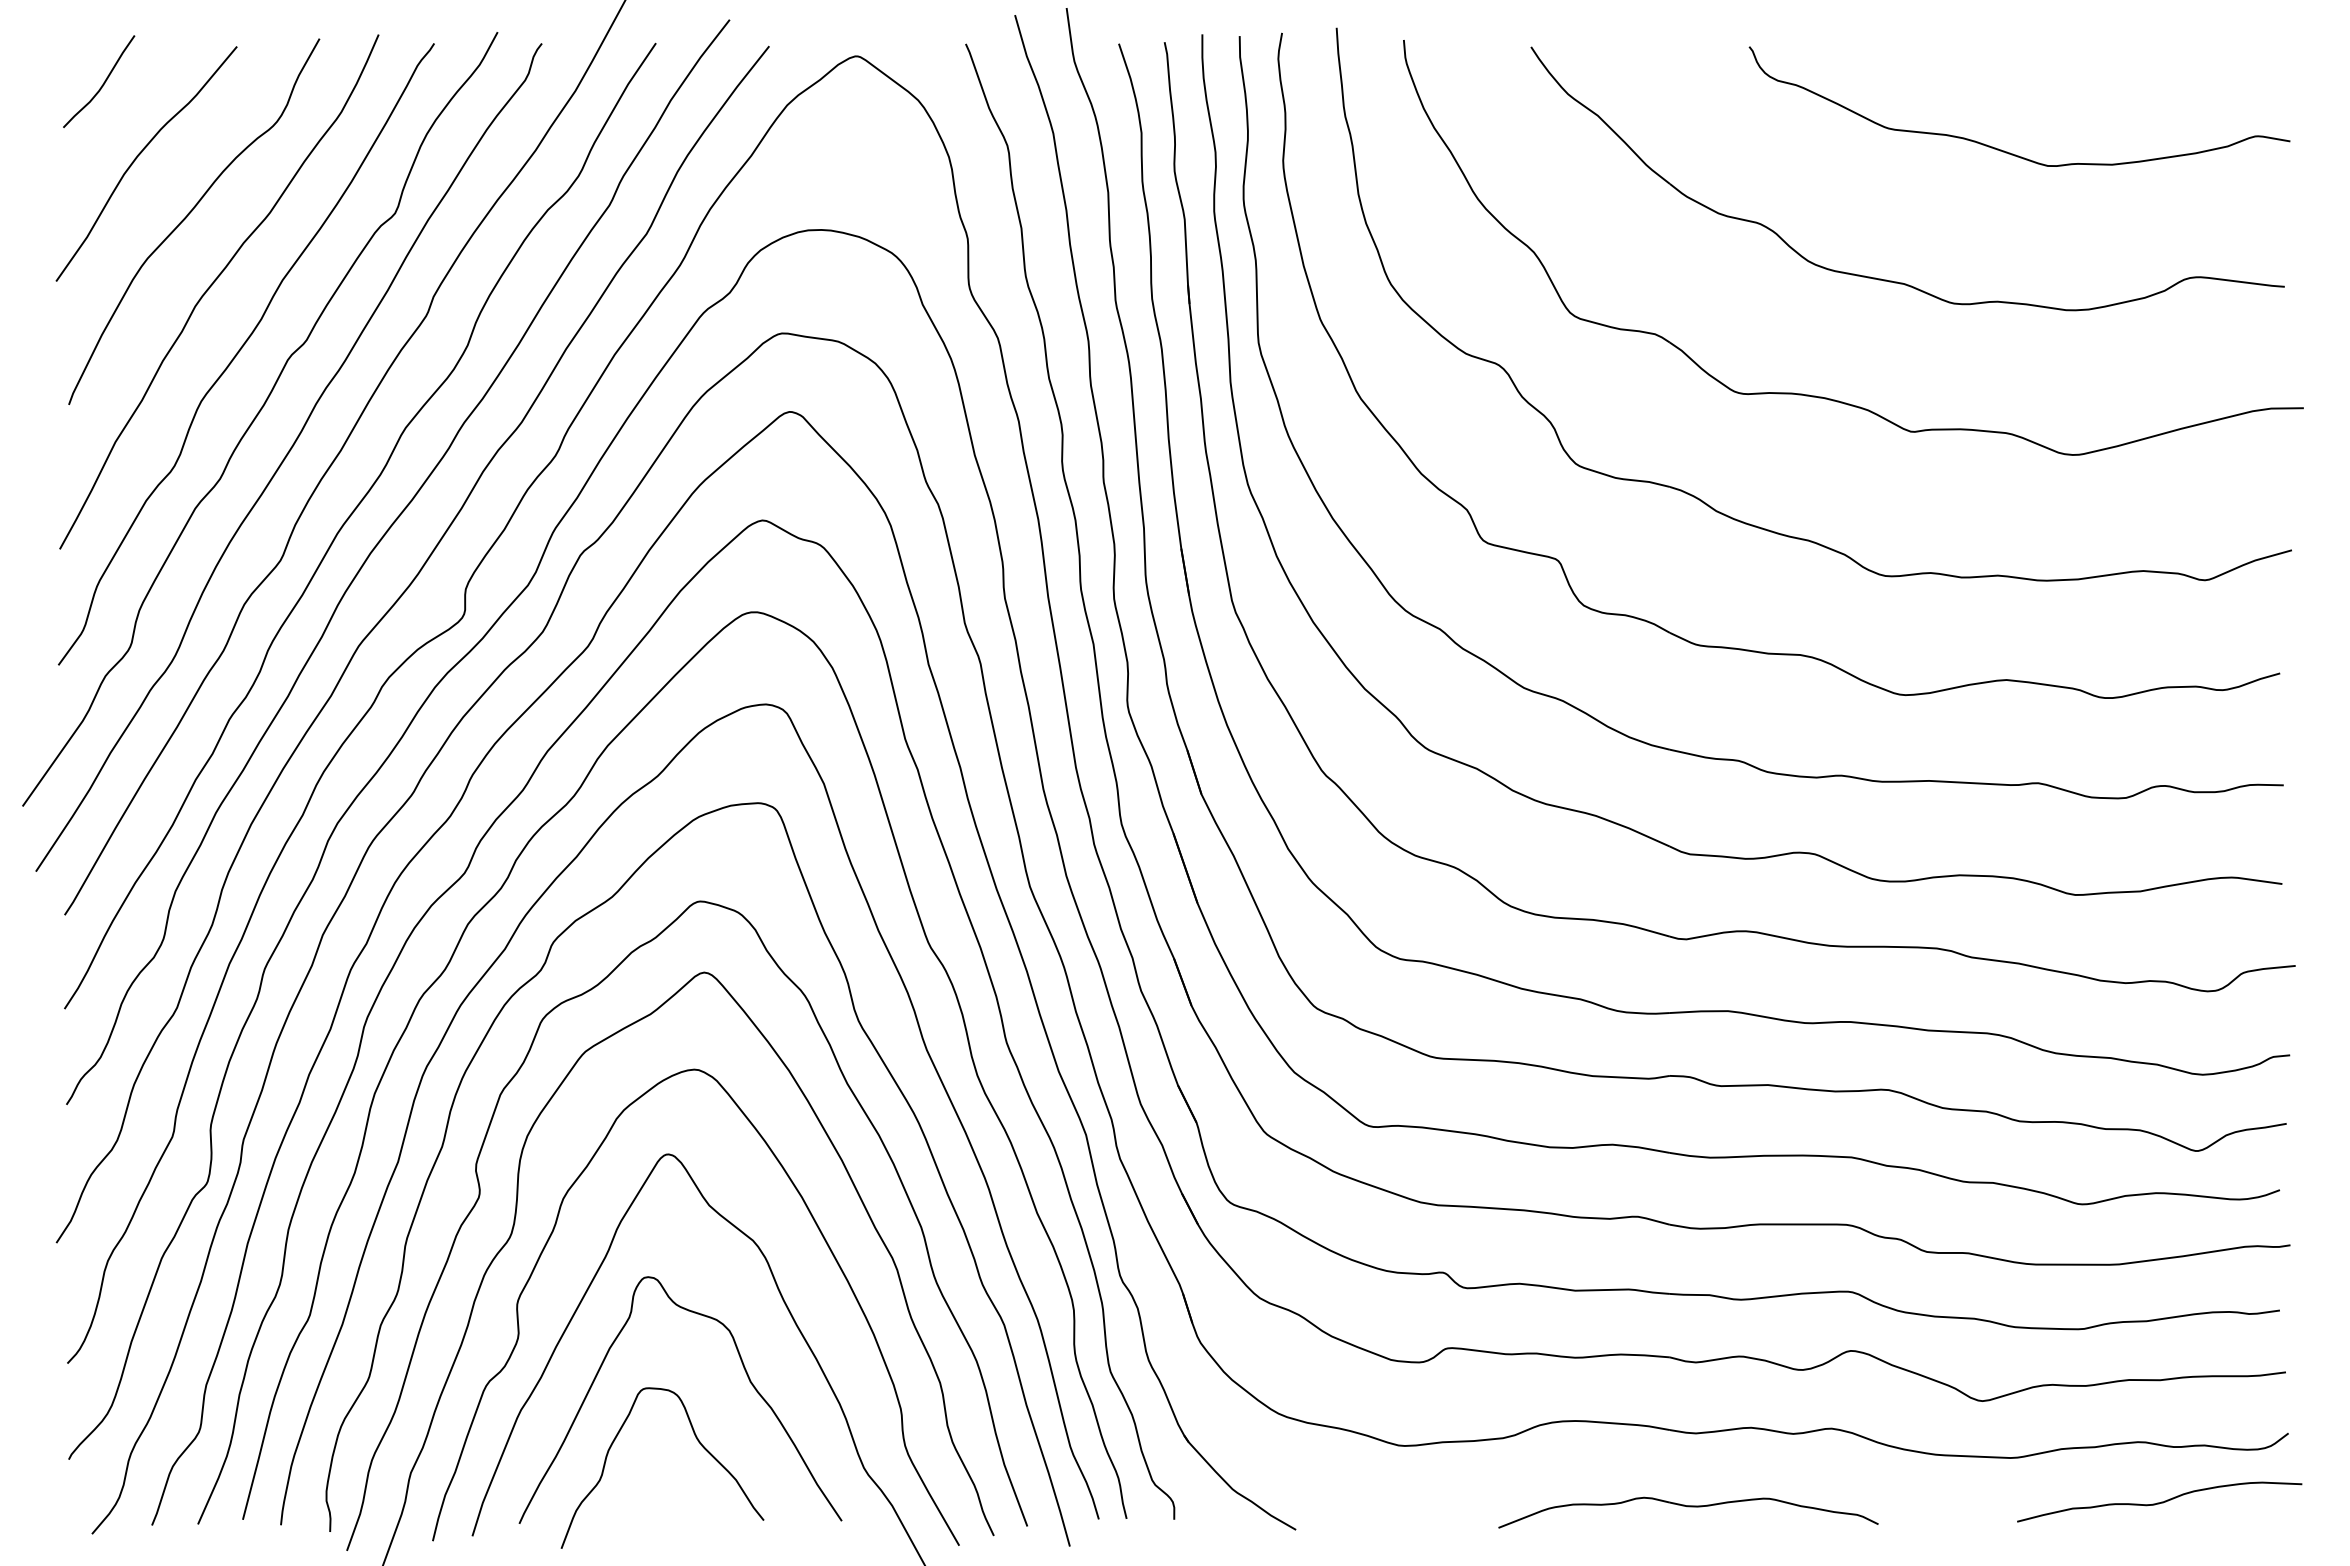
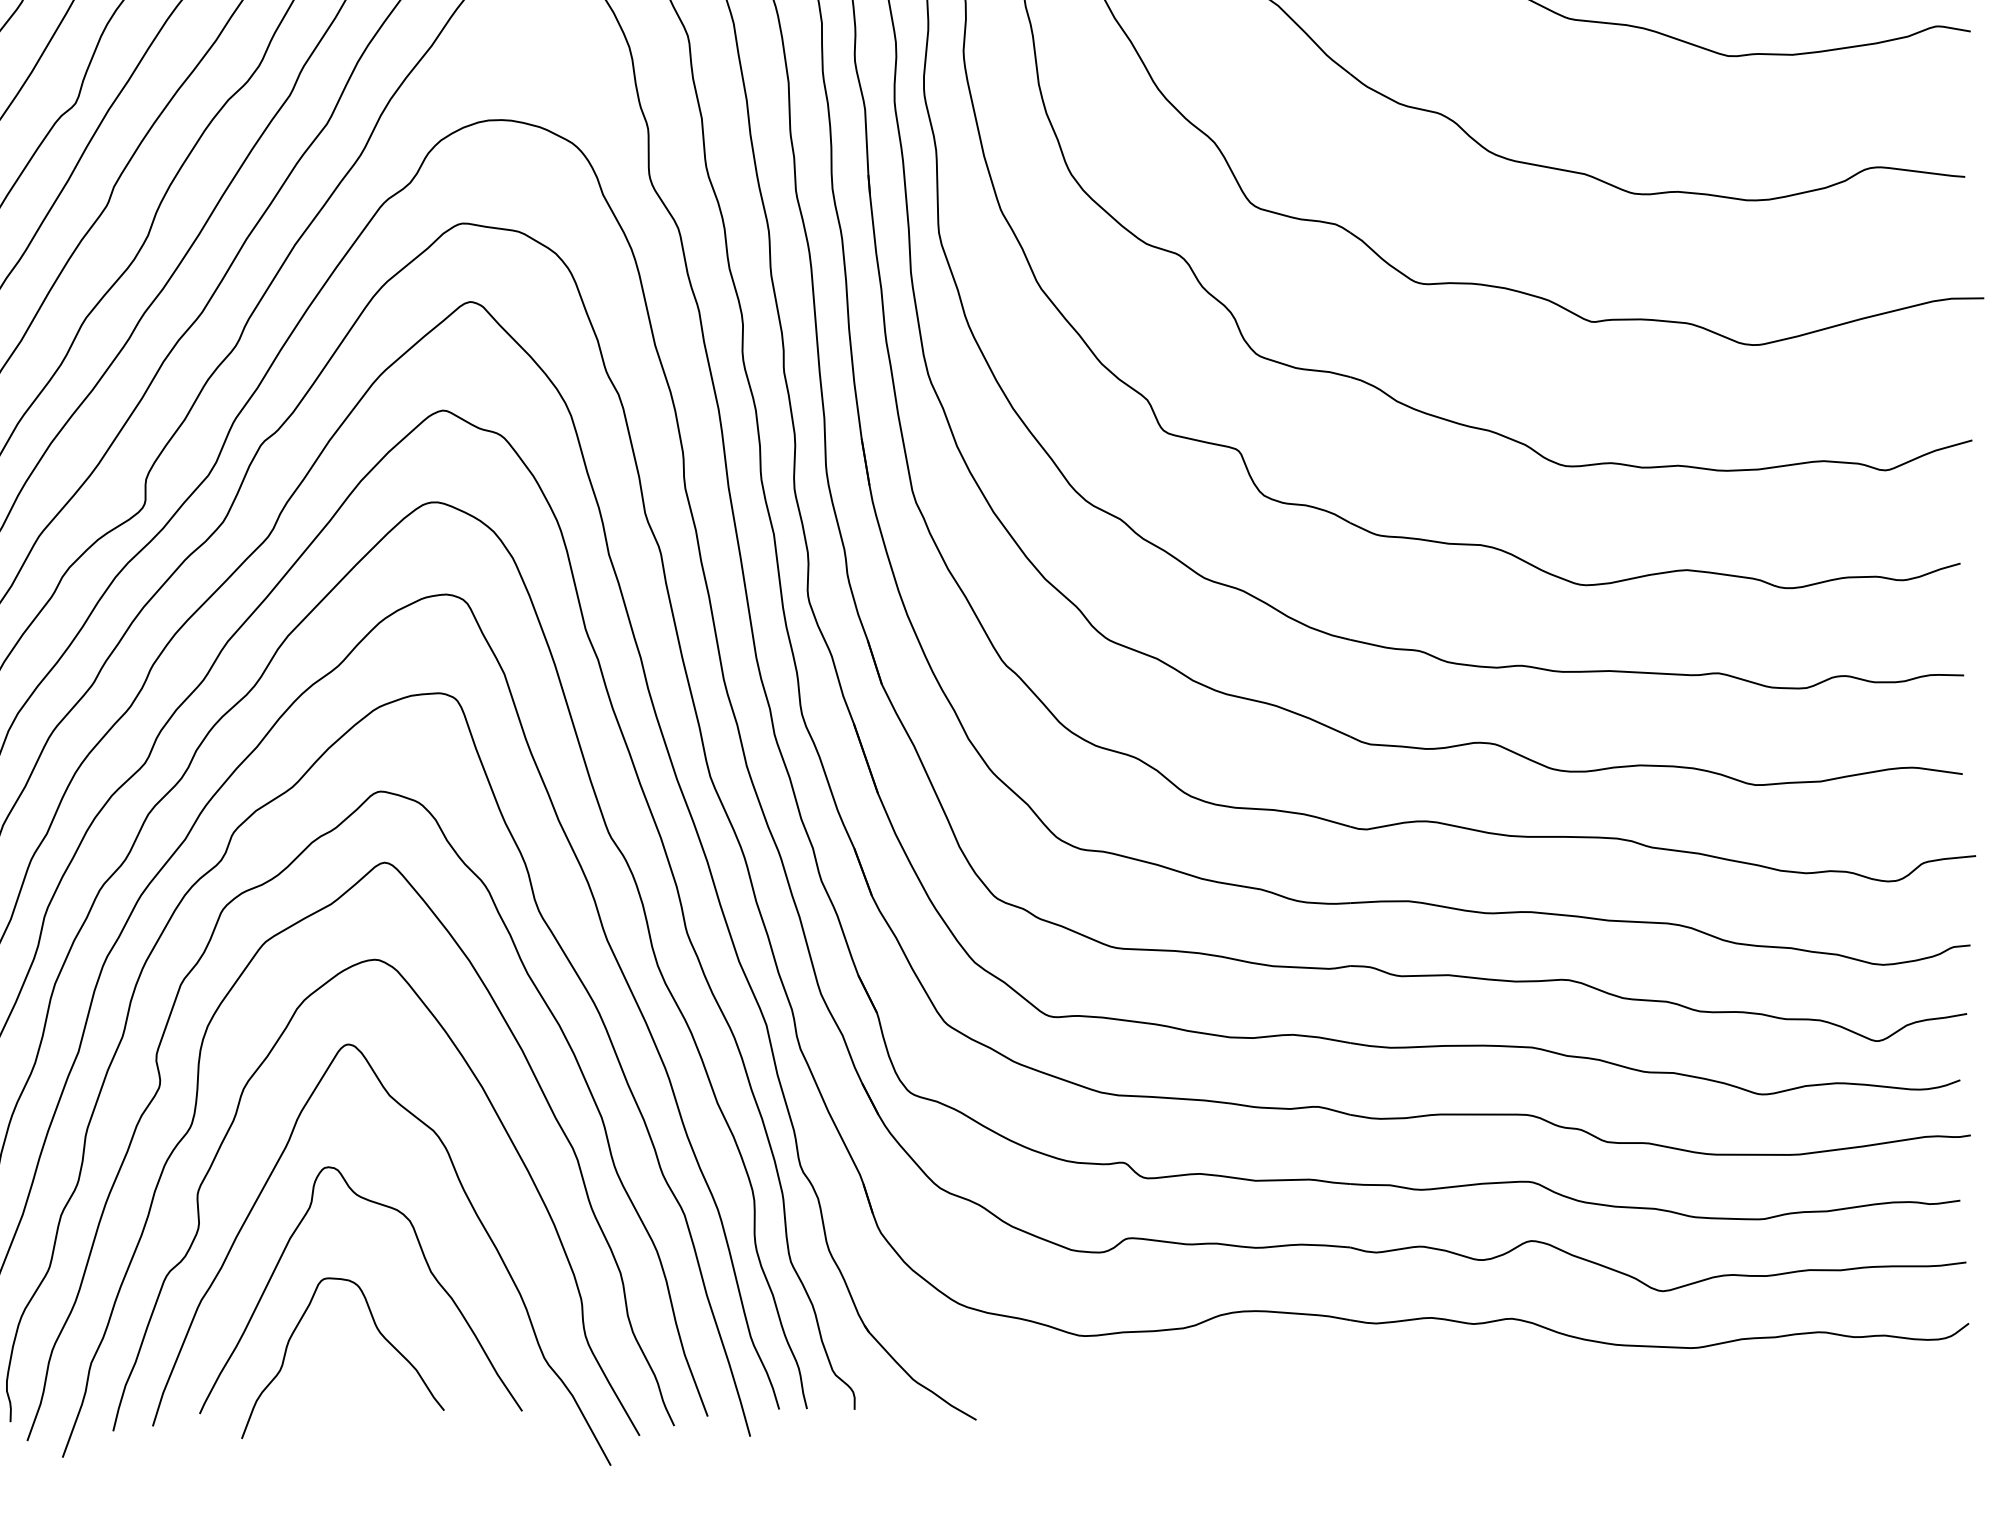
curve: (2159, 1502) -> (1839, 1392), removed
part: (1688, 1512) -> (1368, 1402), removed

